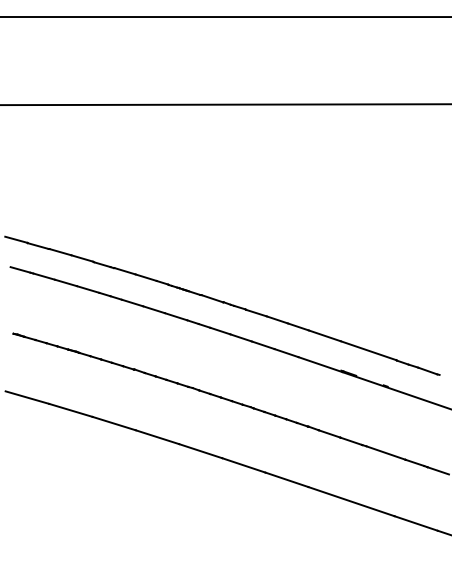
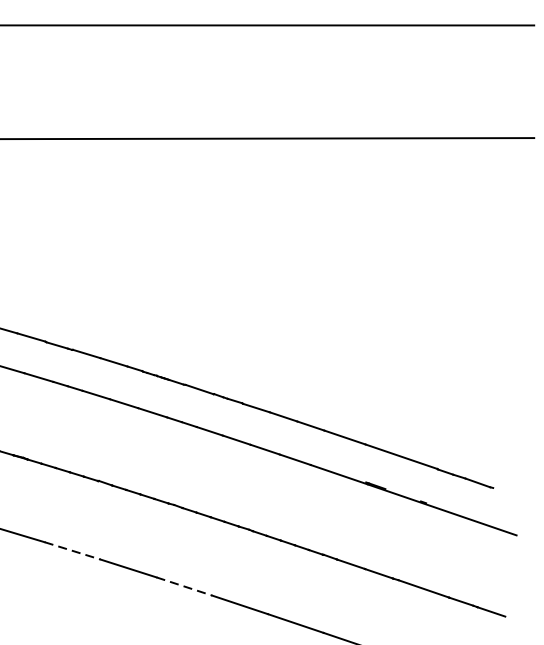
line: (114, 423) -> (73, 550), solid -> dashed
line: (200, 451) -> (184, 586), solid -> dashed

